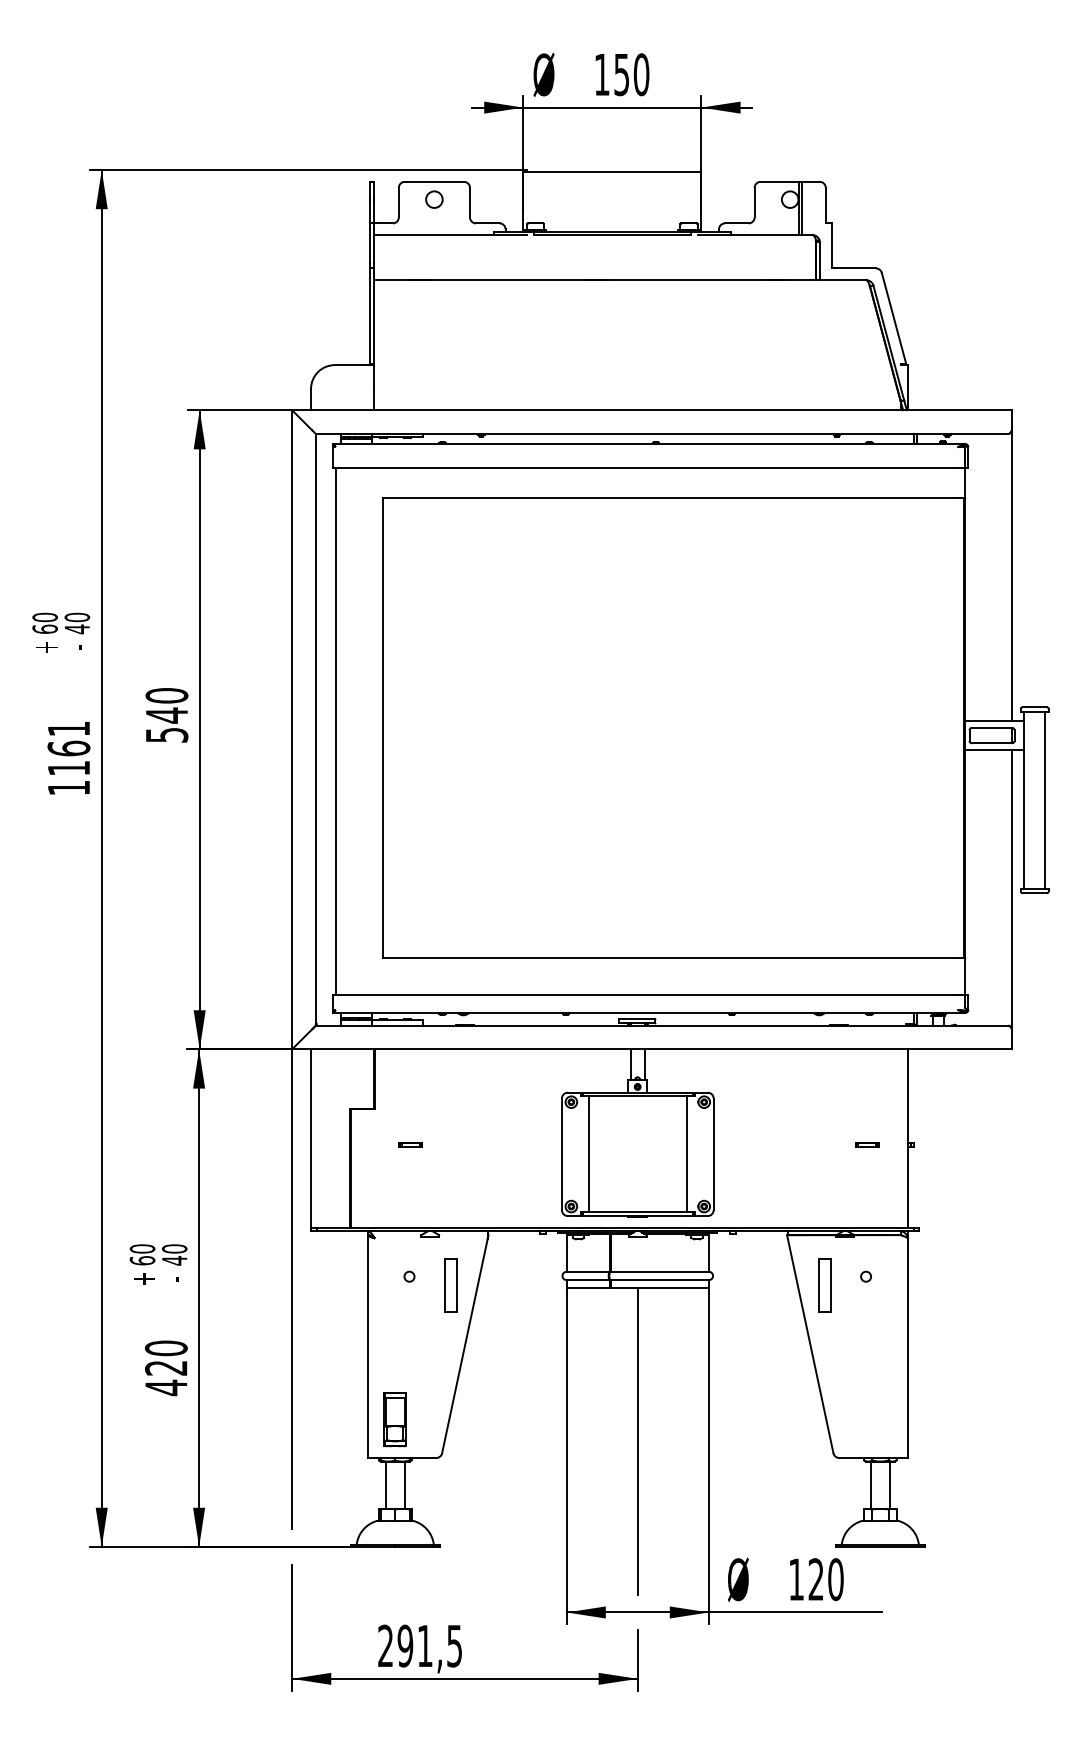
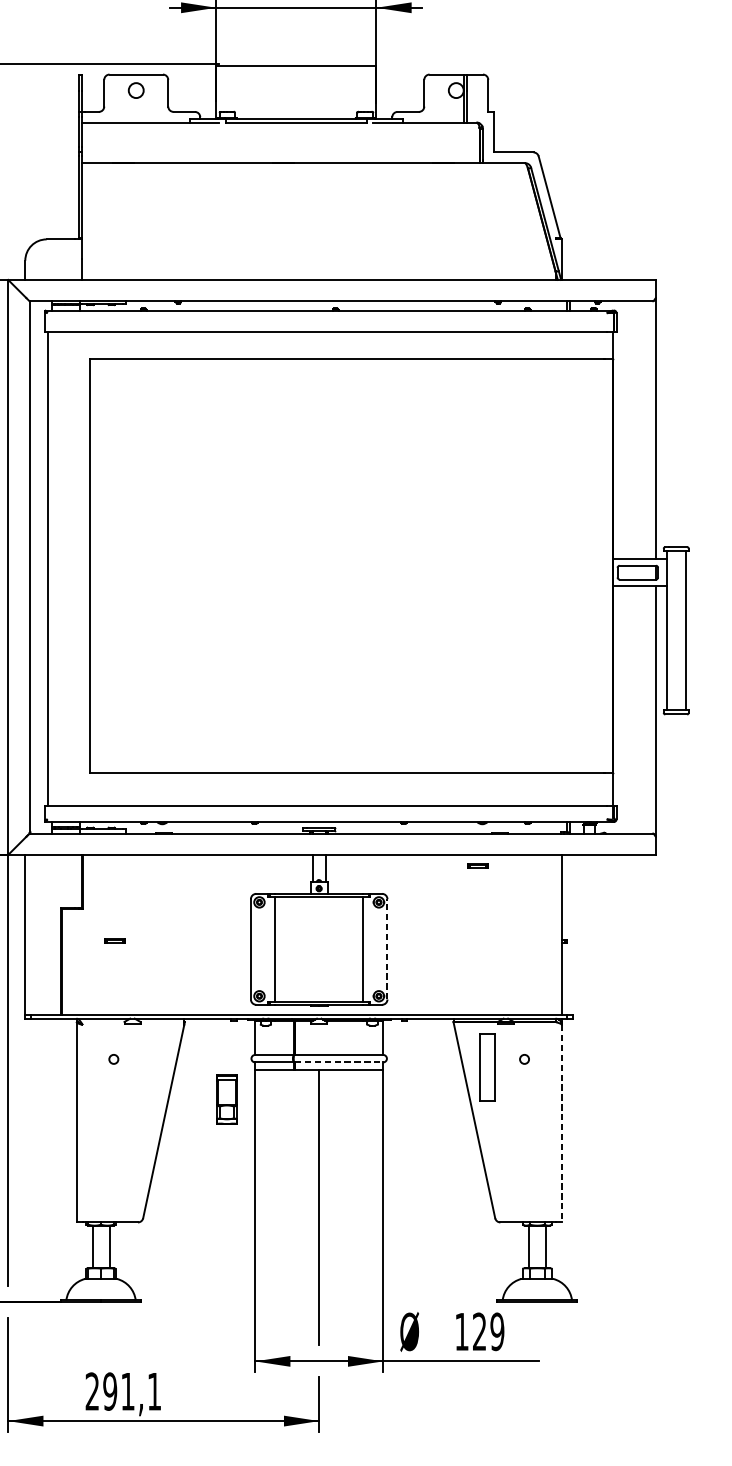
part: (867, 1144) -> (478, 865), moved
line: (713, 1154) -> (387, 949), solid -> dashed
line: (660, 1280) -> (339, 1062), solid -> dashed
part: (450, 1285) -> (150, 1067), removed
part: (824, 1285) -> (487, 1067), size x1.4
line: (907, 1348) -> (561, 1123), solid -> dashed
part: (394, 1419) -> (226, 1099), moved
text: (835, 1579) -> (497, 1331), 120 -> 129
text: (454, 1646) -> (154, 1392), 291,5 -> 291,1

